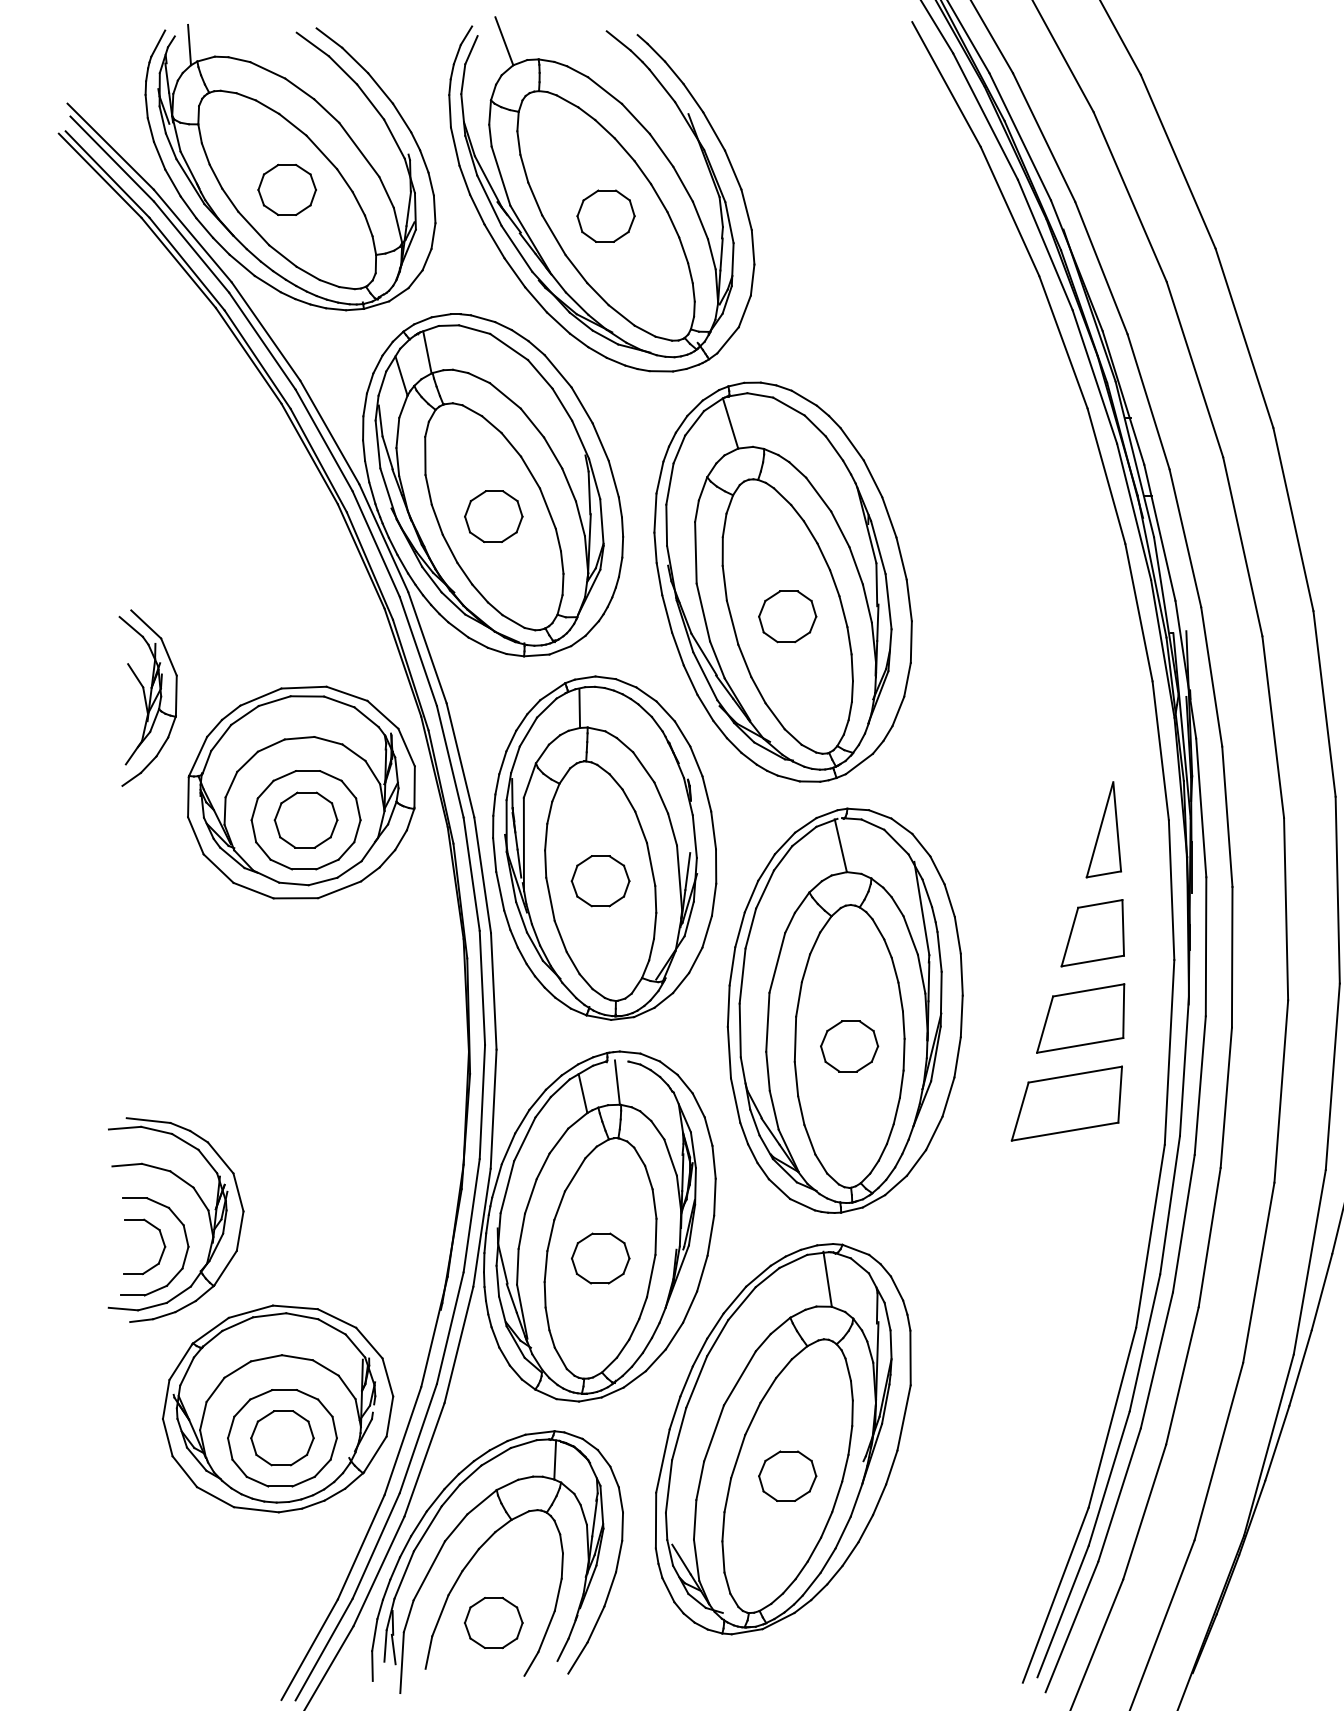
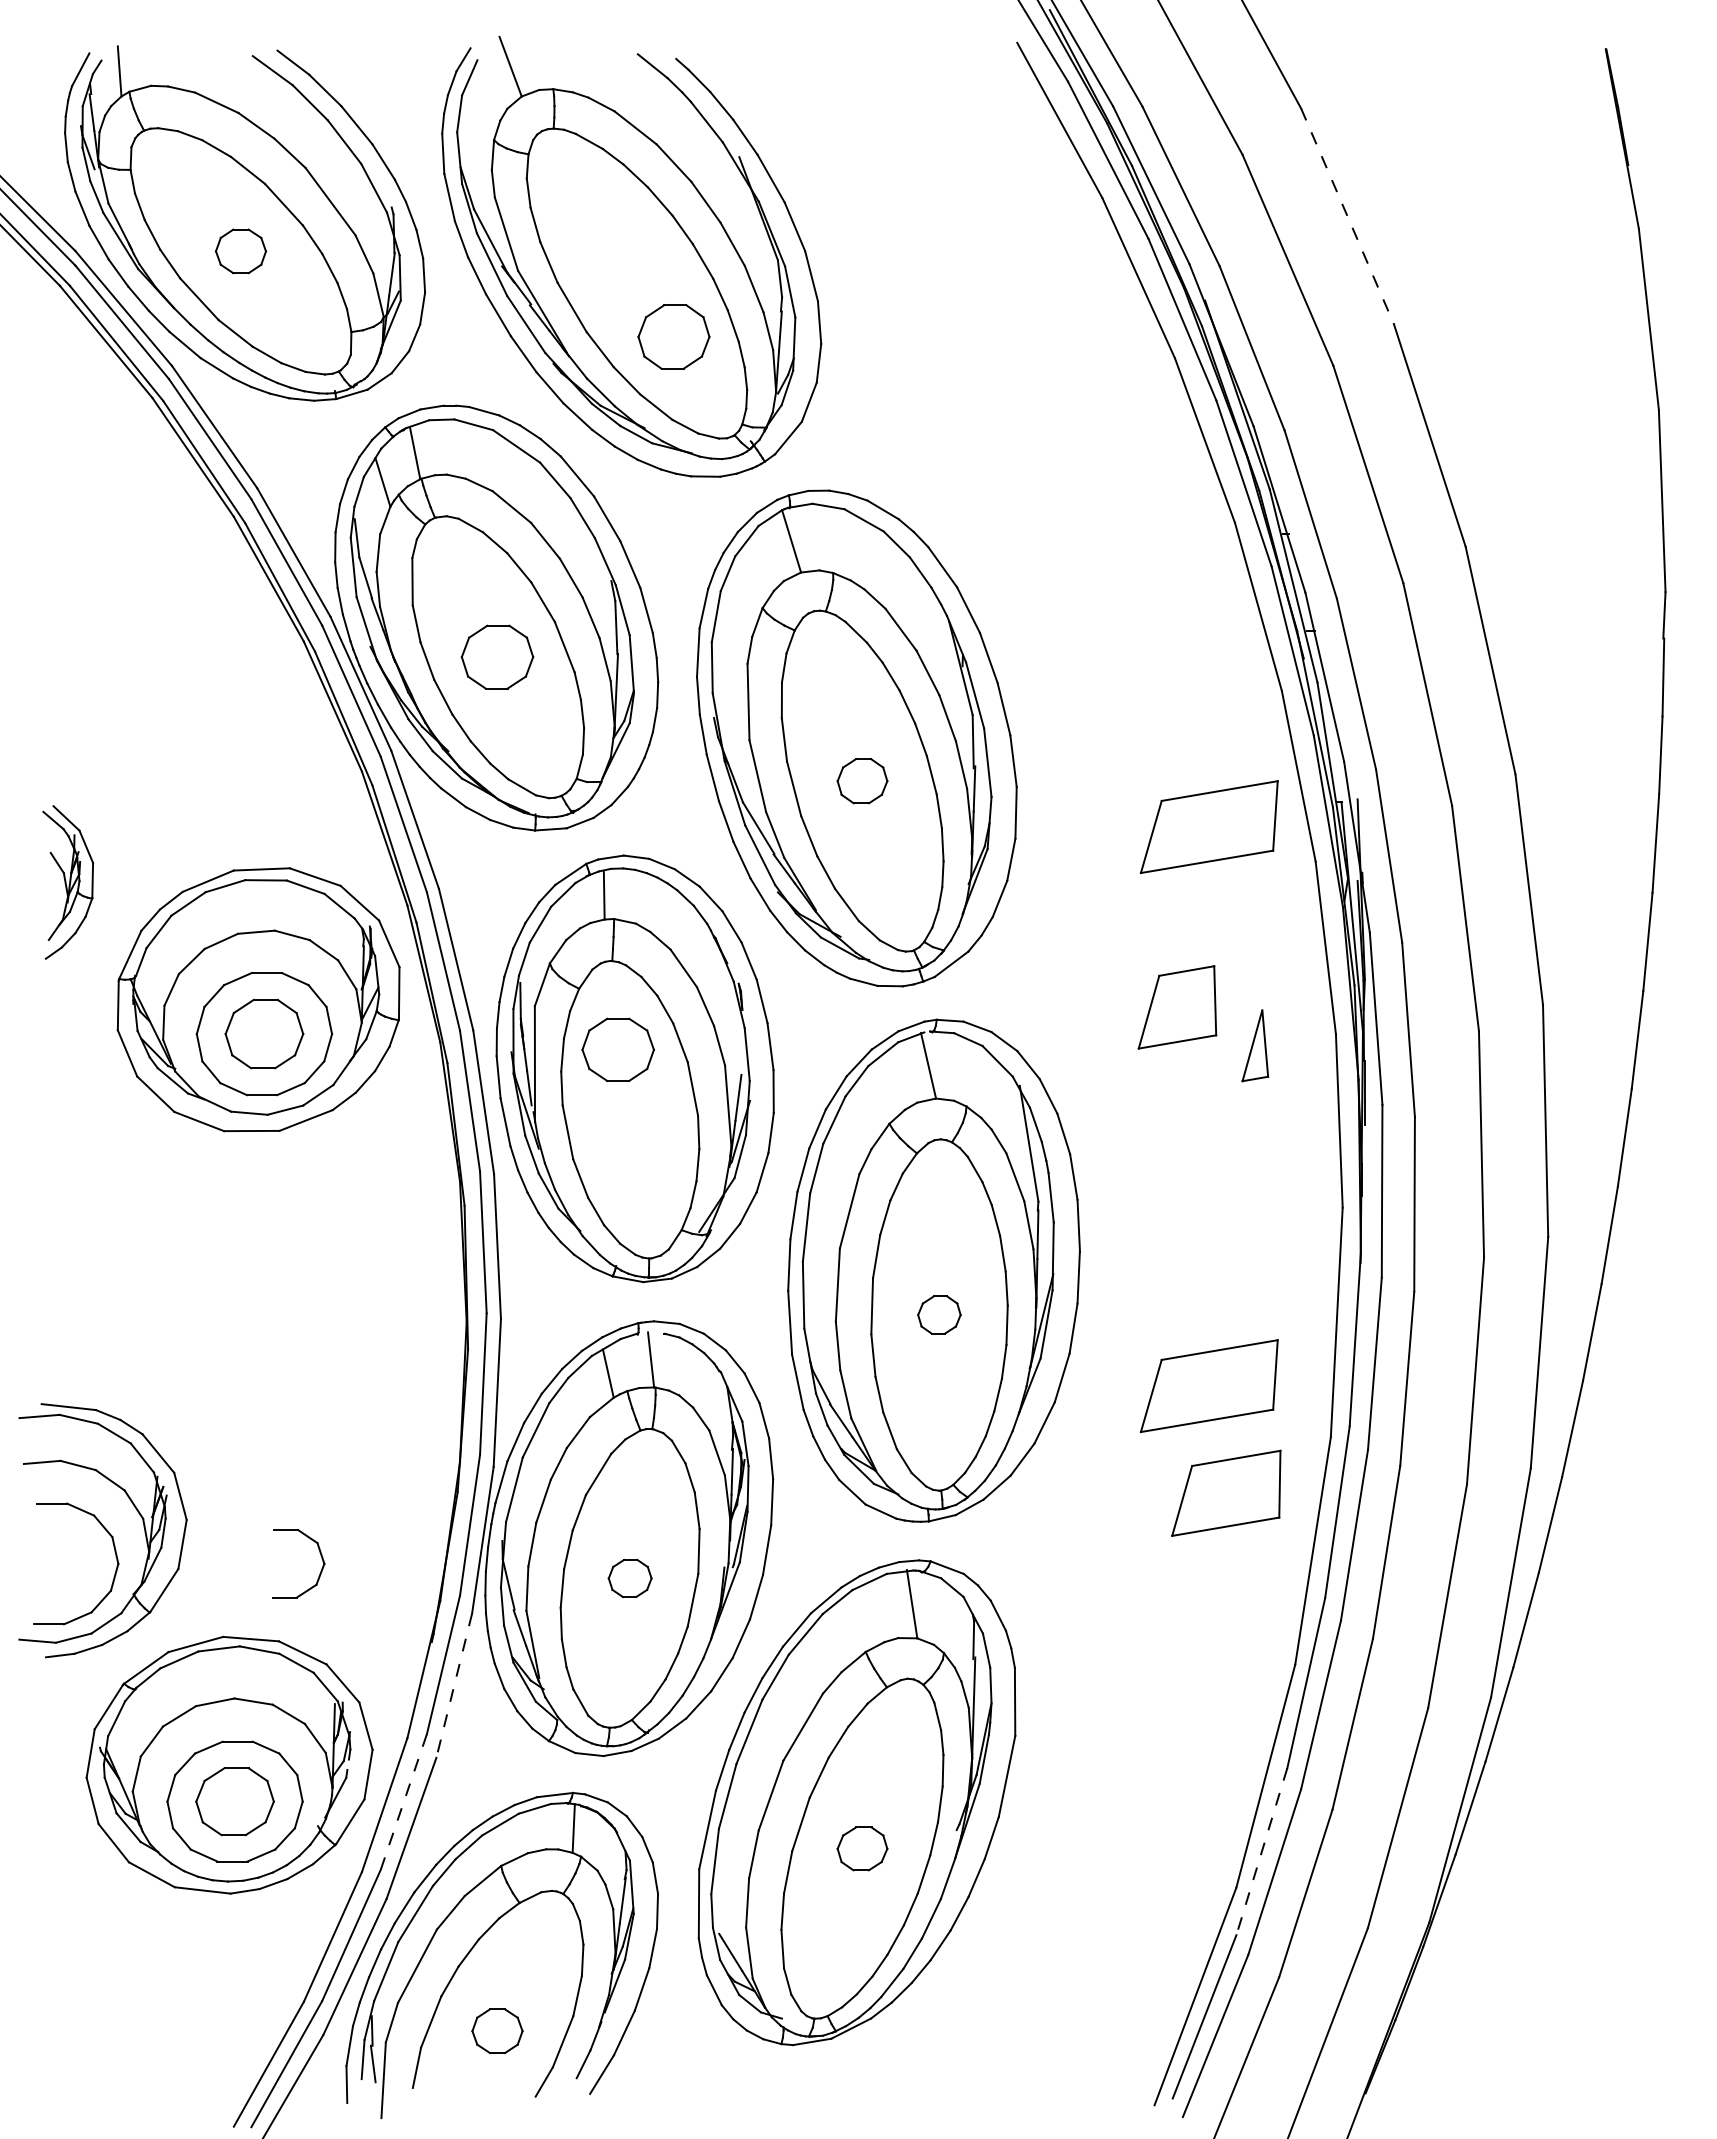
line: (1178, 161) -> (1347, 216), solid -> dashed
part: (286, 190) -> (240, 251), size x0.7
part: (605, 215) -> (673, 336), moved
part: (787, 616) -> (862, 780), size x0.7
part: (1066, 653) -> (1208, 826), added
part: (147, 698) -> (67, 882), size x0.7
part: (1104, 829) -> (1255, 1045), size x0.6
part: (600, 880) -> (617, 1049), moved
part: (1092, 933) -> (1177, 1007), moved
part: (1080, 1017) -> (1226, 1492), moved
part: (849, 1046) -> (939, 1314), size x0.6
part: (162, 1252) -> (320, 1570), moved
part: (600, 1258) -> (629, 1578), size x0.6
line: (459, 1345) -> (454, 1686), solid -> dashed
line: (418, 1438) -> (403, 1801), solid -> dashed
part: (787, 1475) -> (862, 1848), size x0.7
line: (1108, 1479) -> (1261, 1852), solid -> dashed
part: (493, 1623) -> (497, 2031), size x0.7

